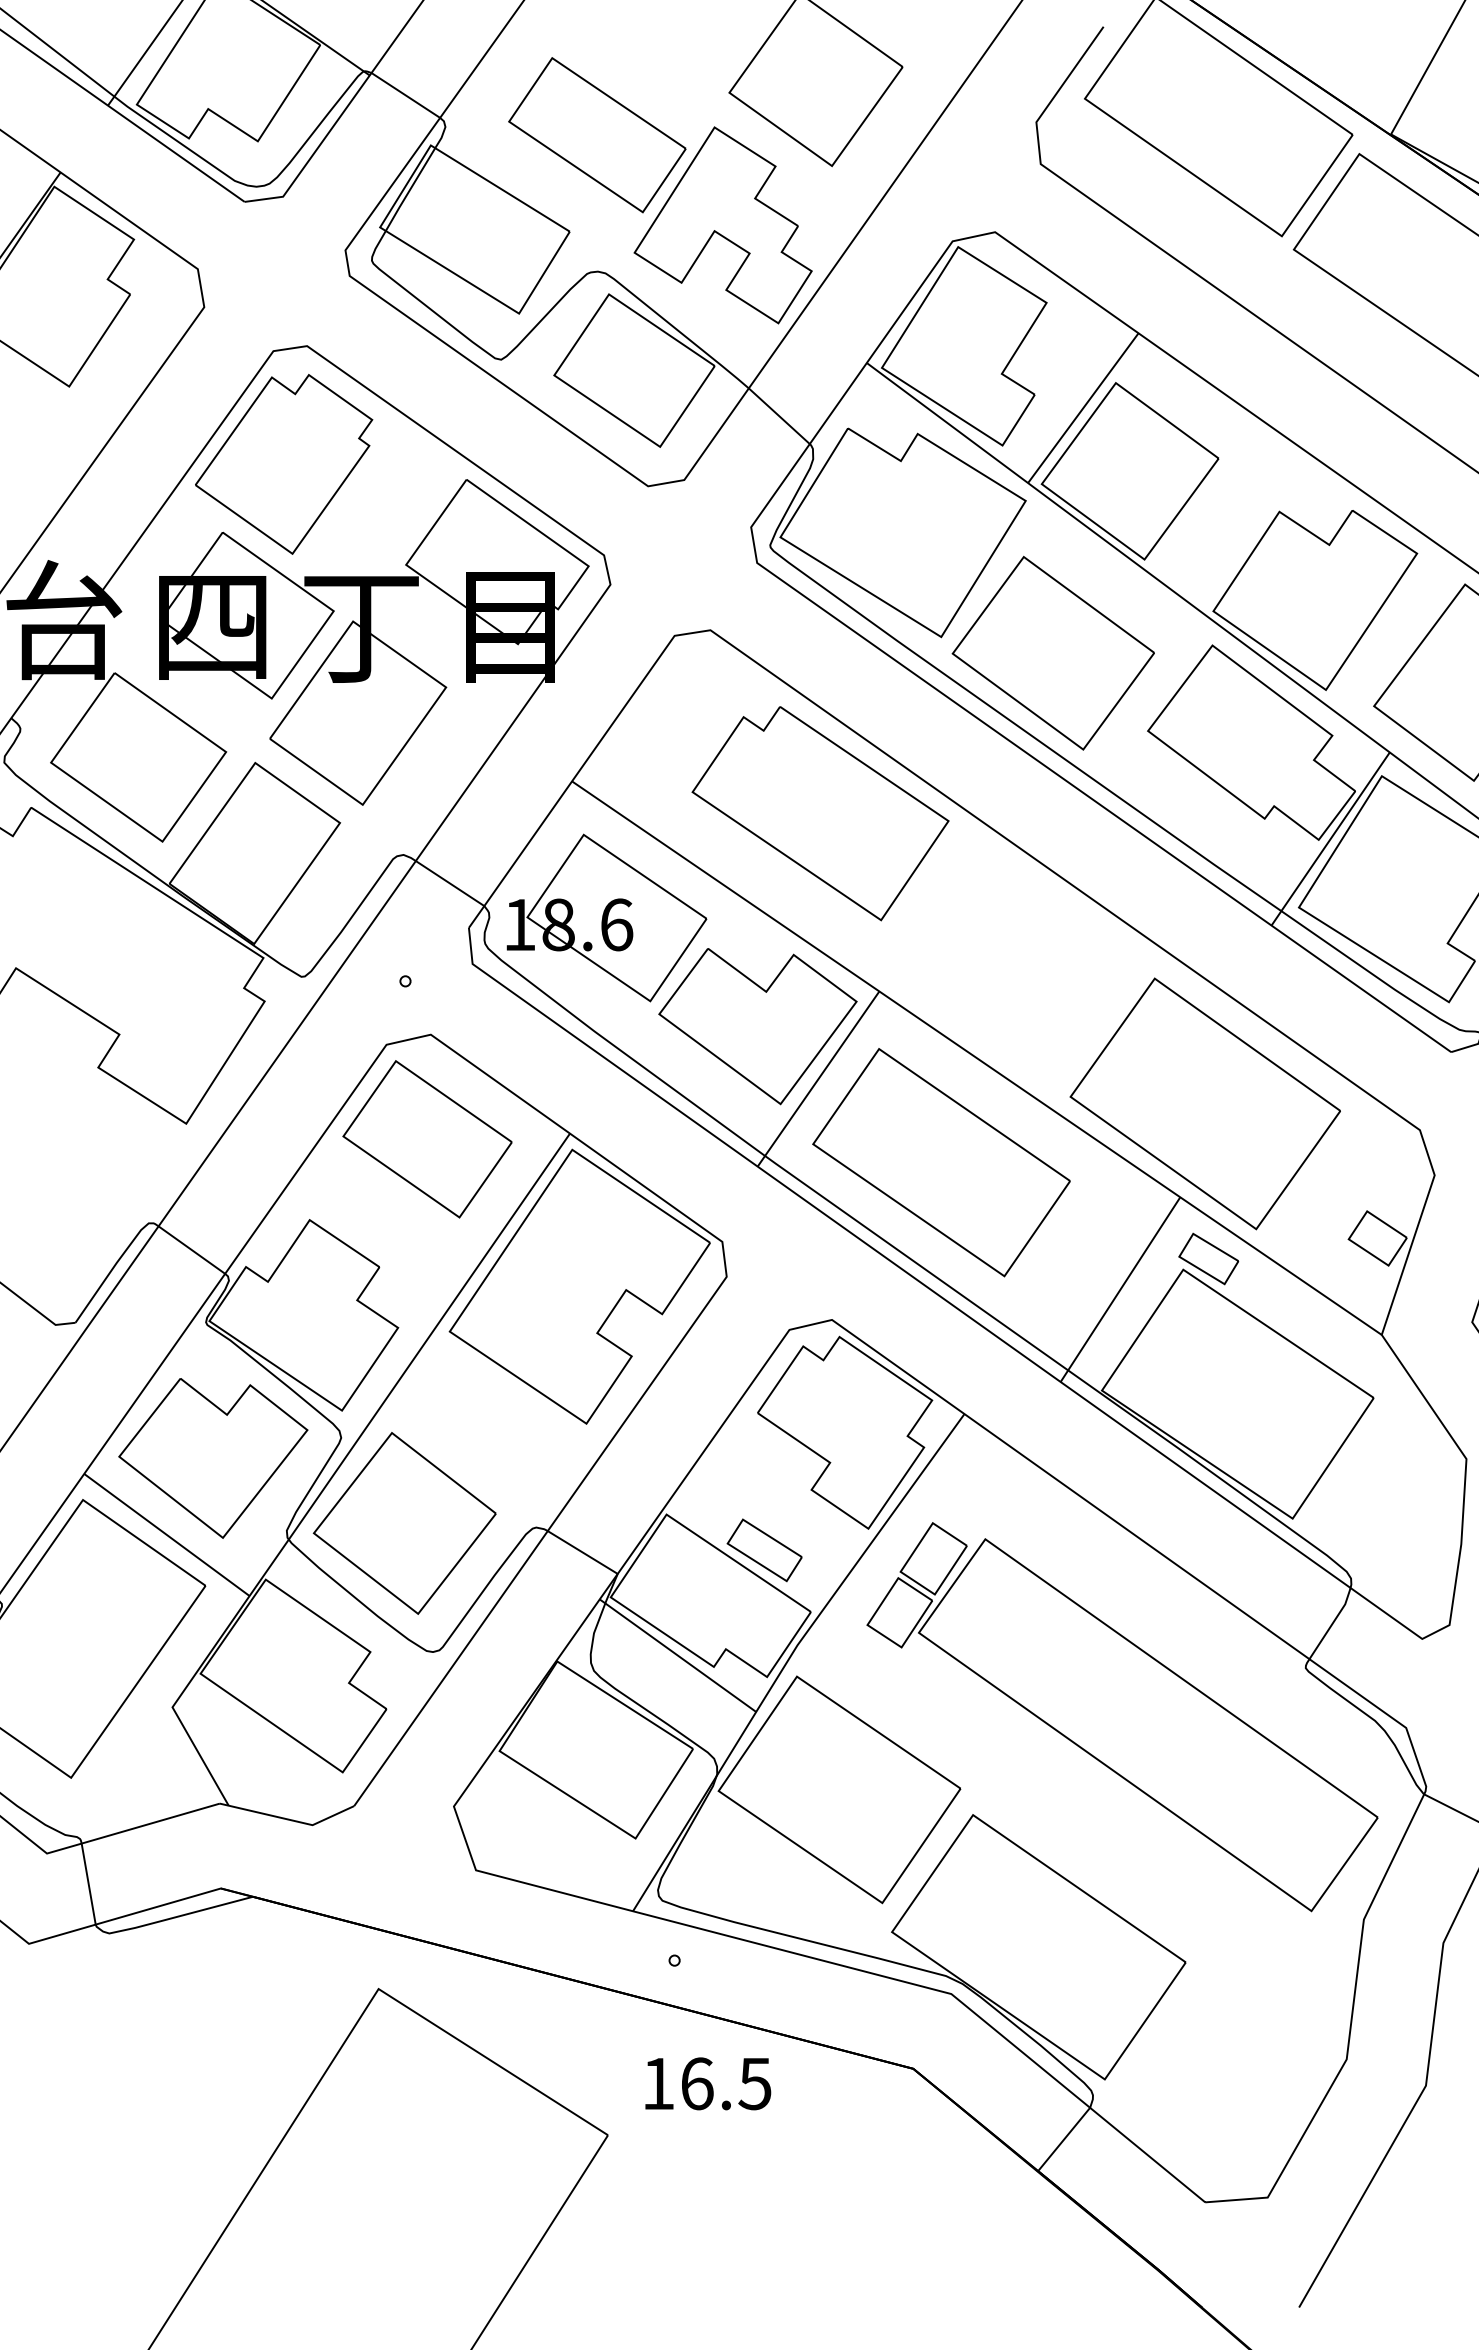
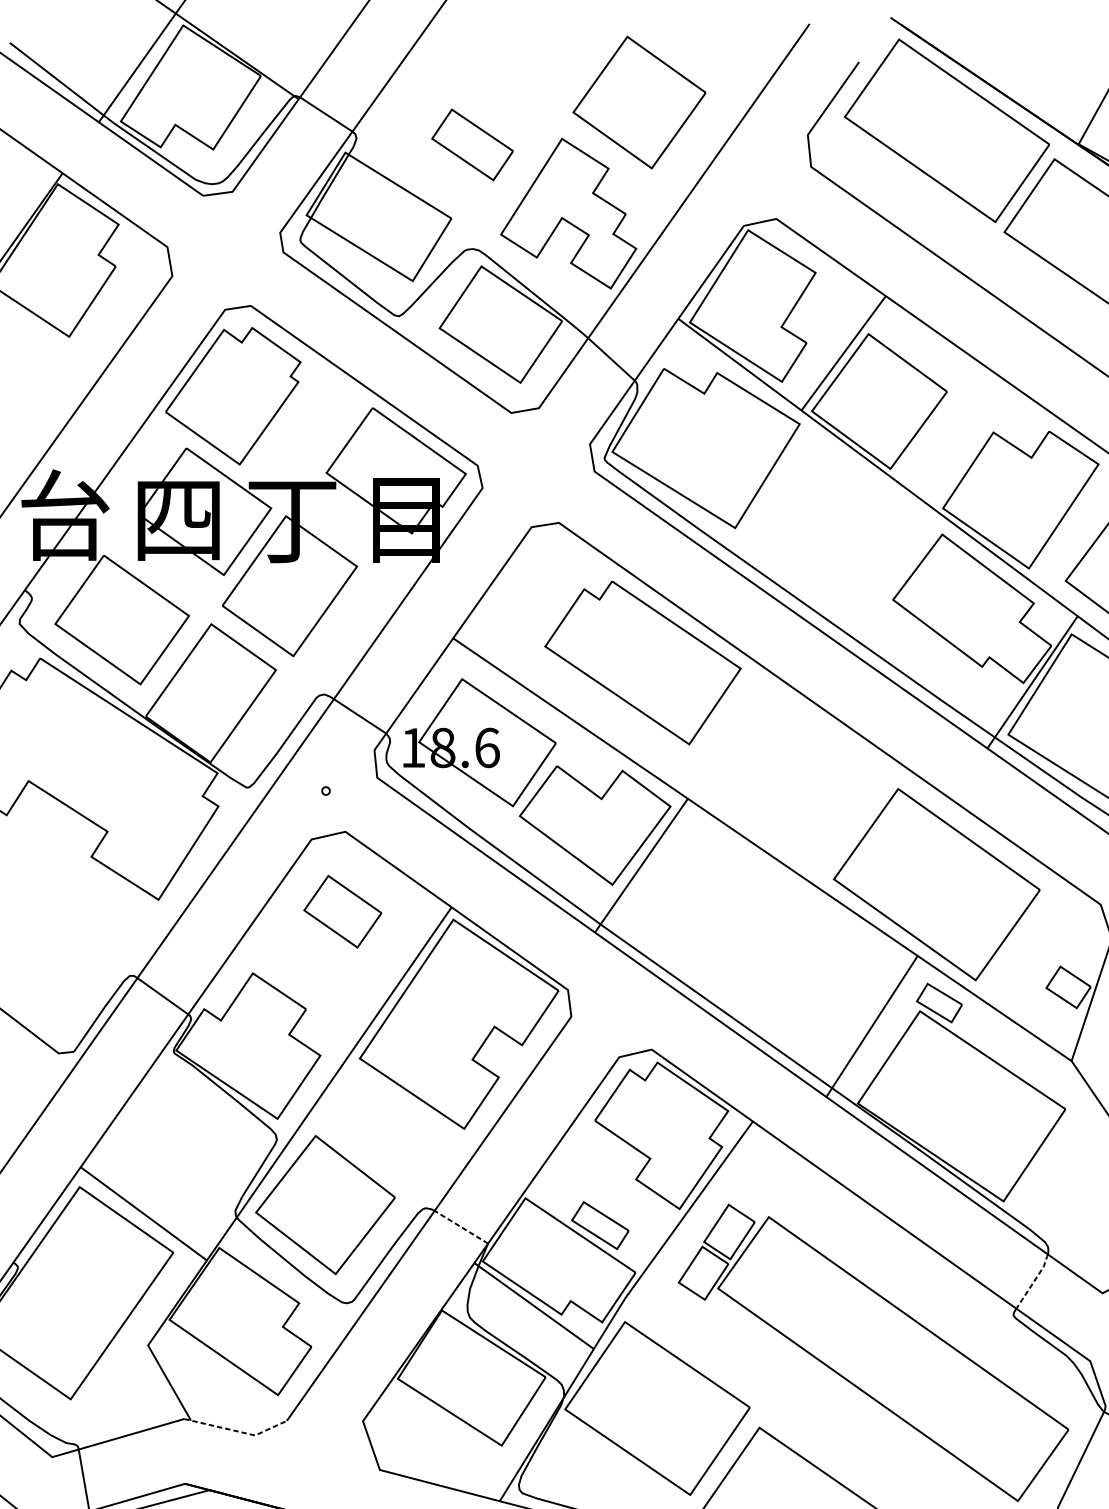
part: (597, 135) -> (472, 145), size x0.6
part: (1052, 652) -> (820, 539), removed
part: (427, 1139) -> (342, 911), size x0.6
part: (941, 1162) -> (735, 929), removed
part: (213, 1458) -> (179, 1155), removed
line: (582, 1552) -> (461, 1227), solid -> dashed
line: (1332, 1623) -> (1033, 1281), solid -> dashed
line: (288, 1819) -> (236, 1431), solid -> dashed

